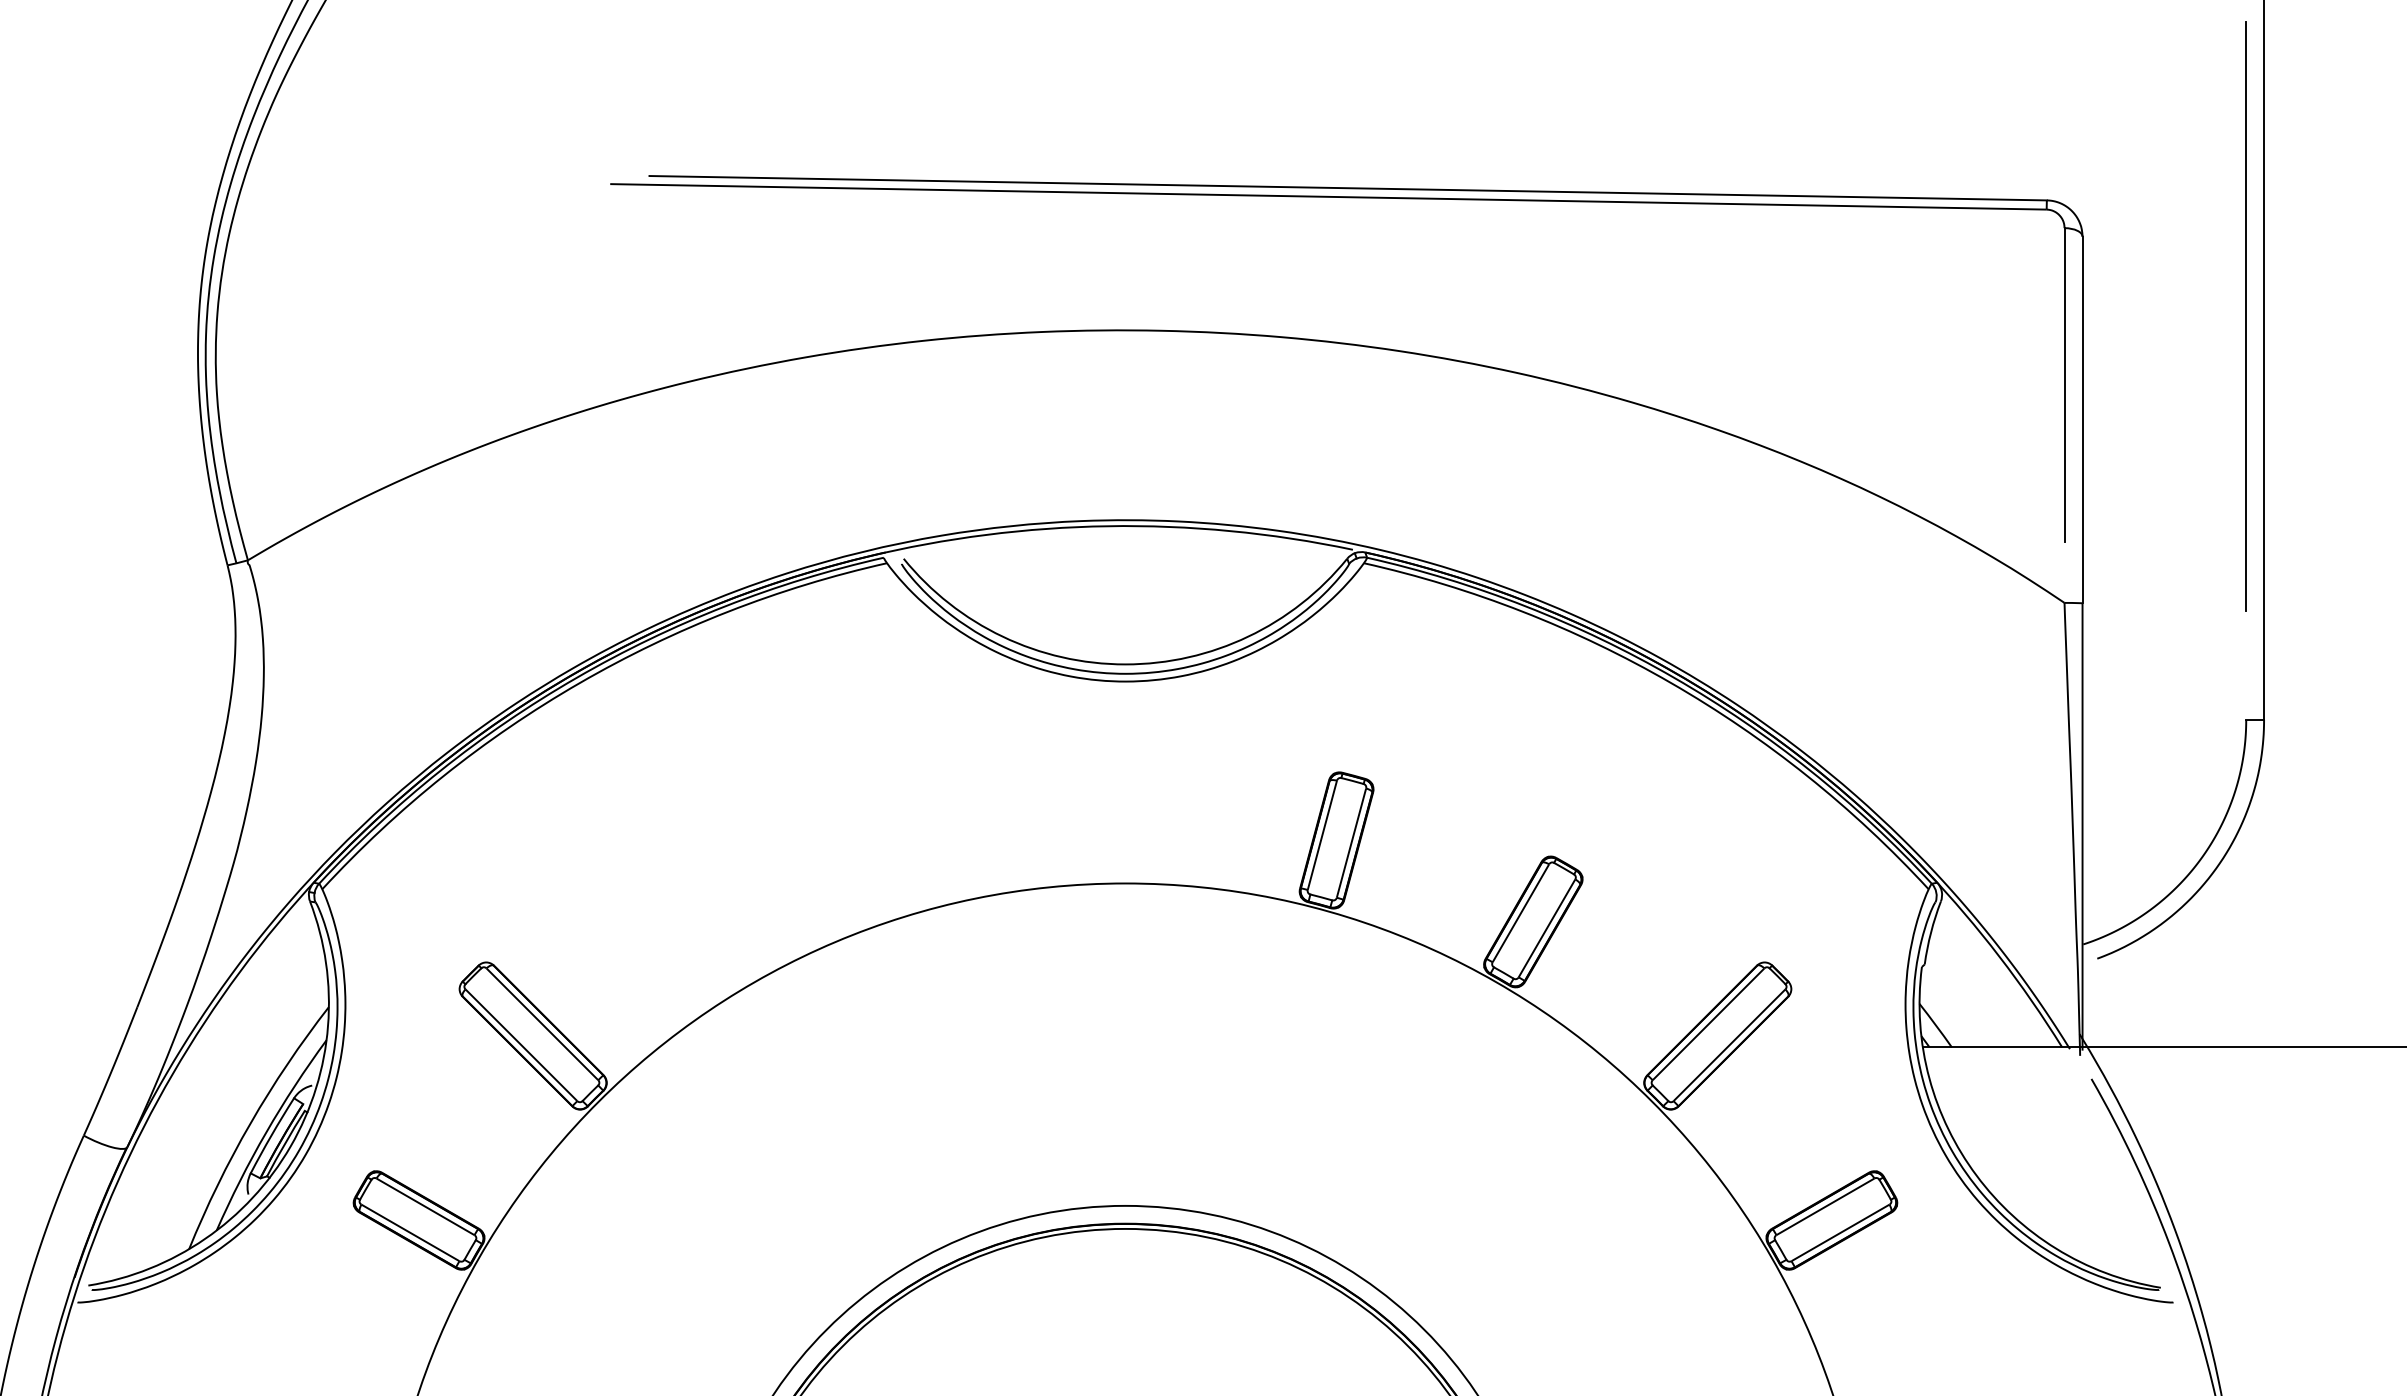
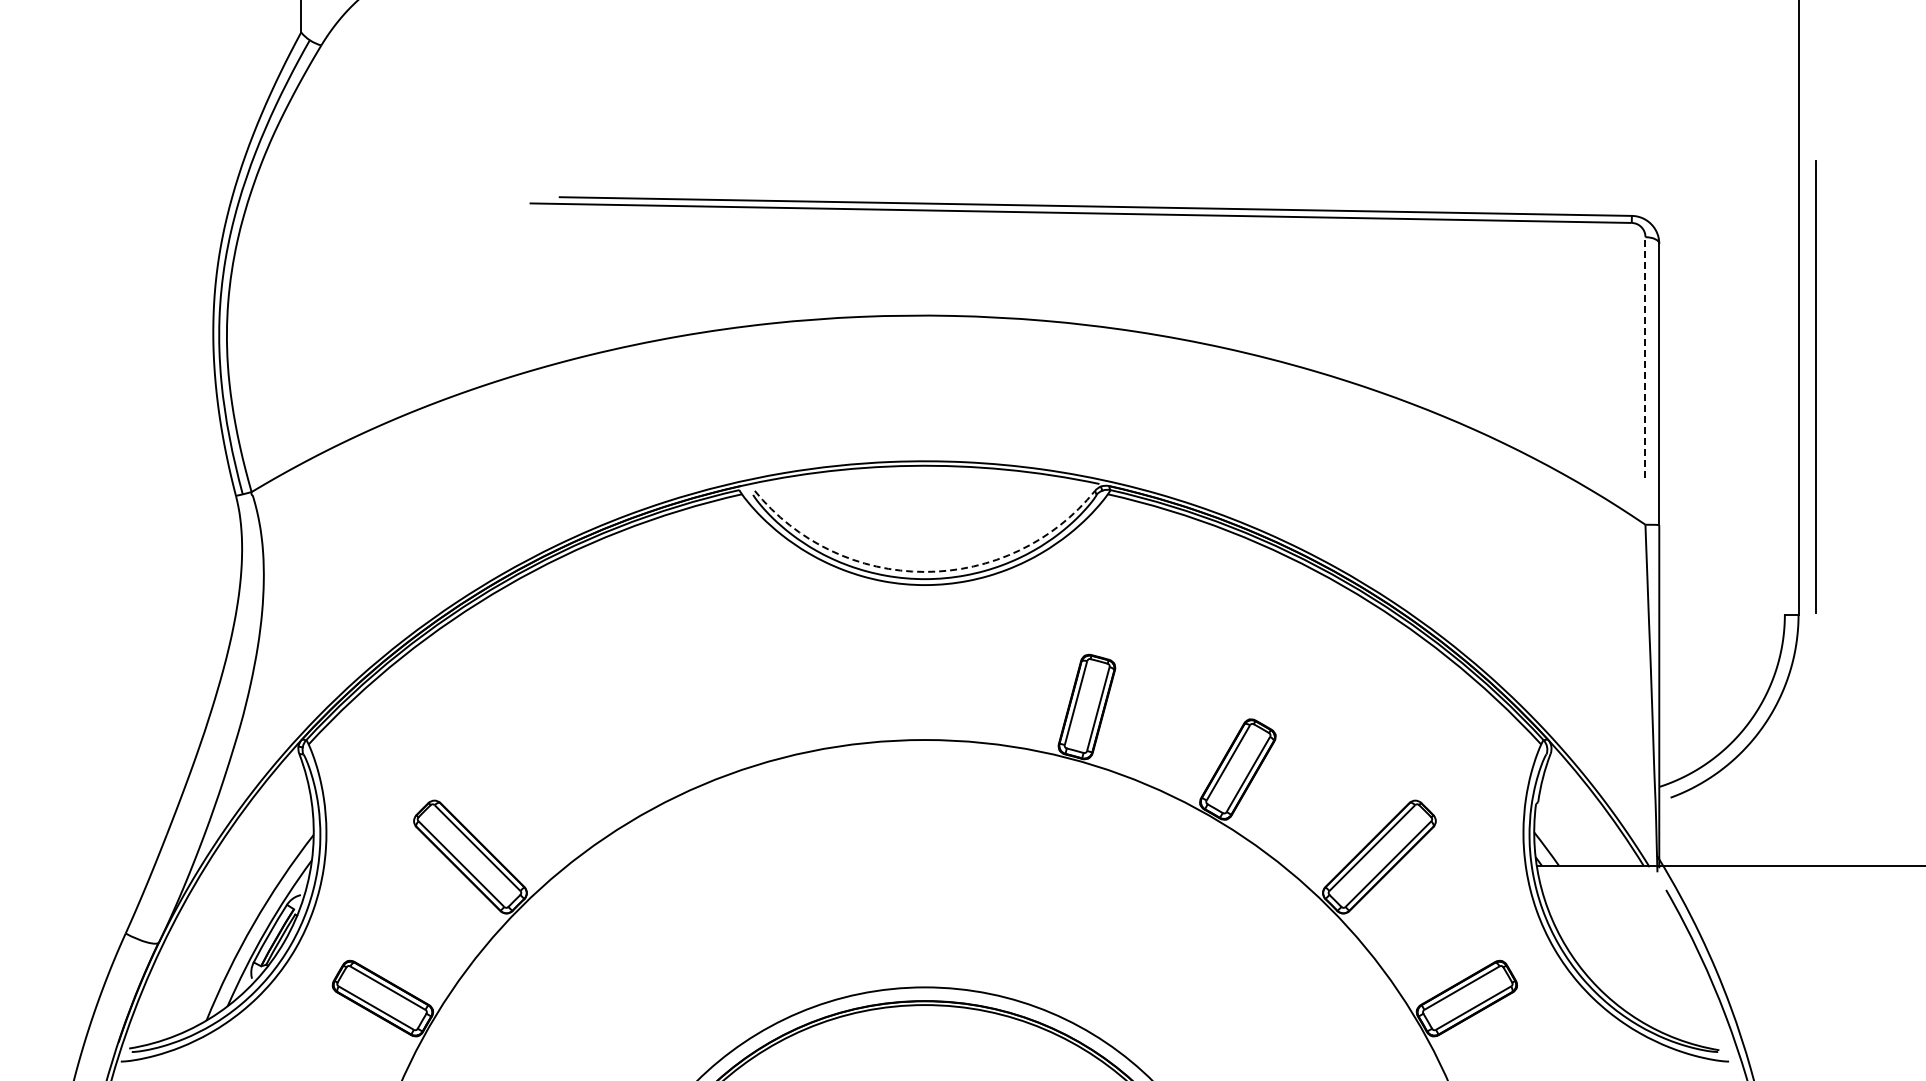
line: (2245, 315) -> (1815, 386), moved
line: (2064, 383) -> (1645, 356), solid -> dashed
arc: (1124, 663) -> (924, 571), solid -> dashed

